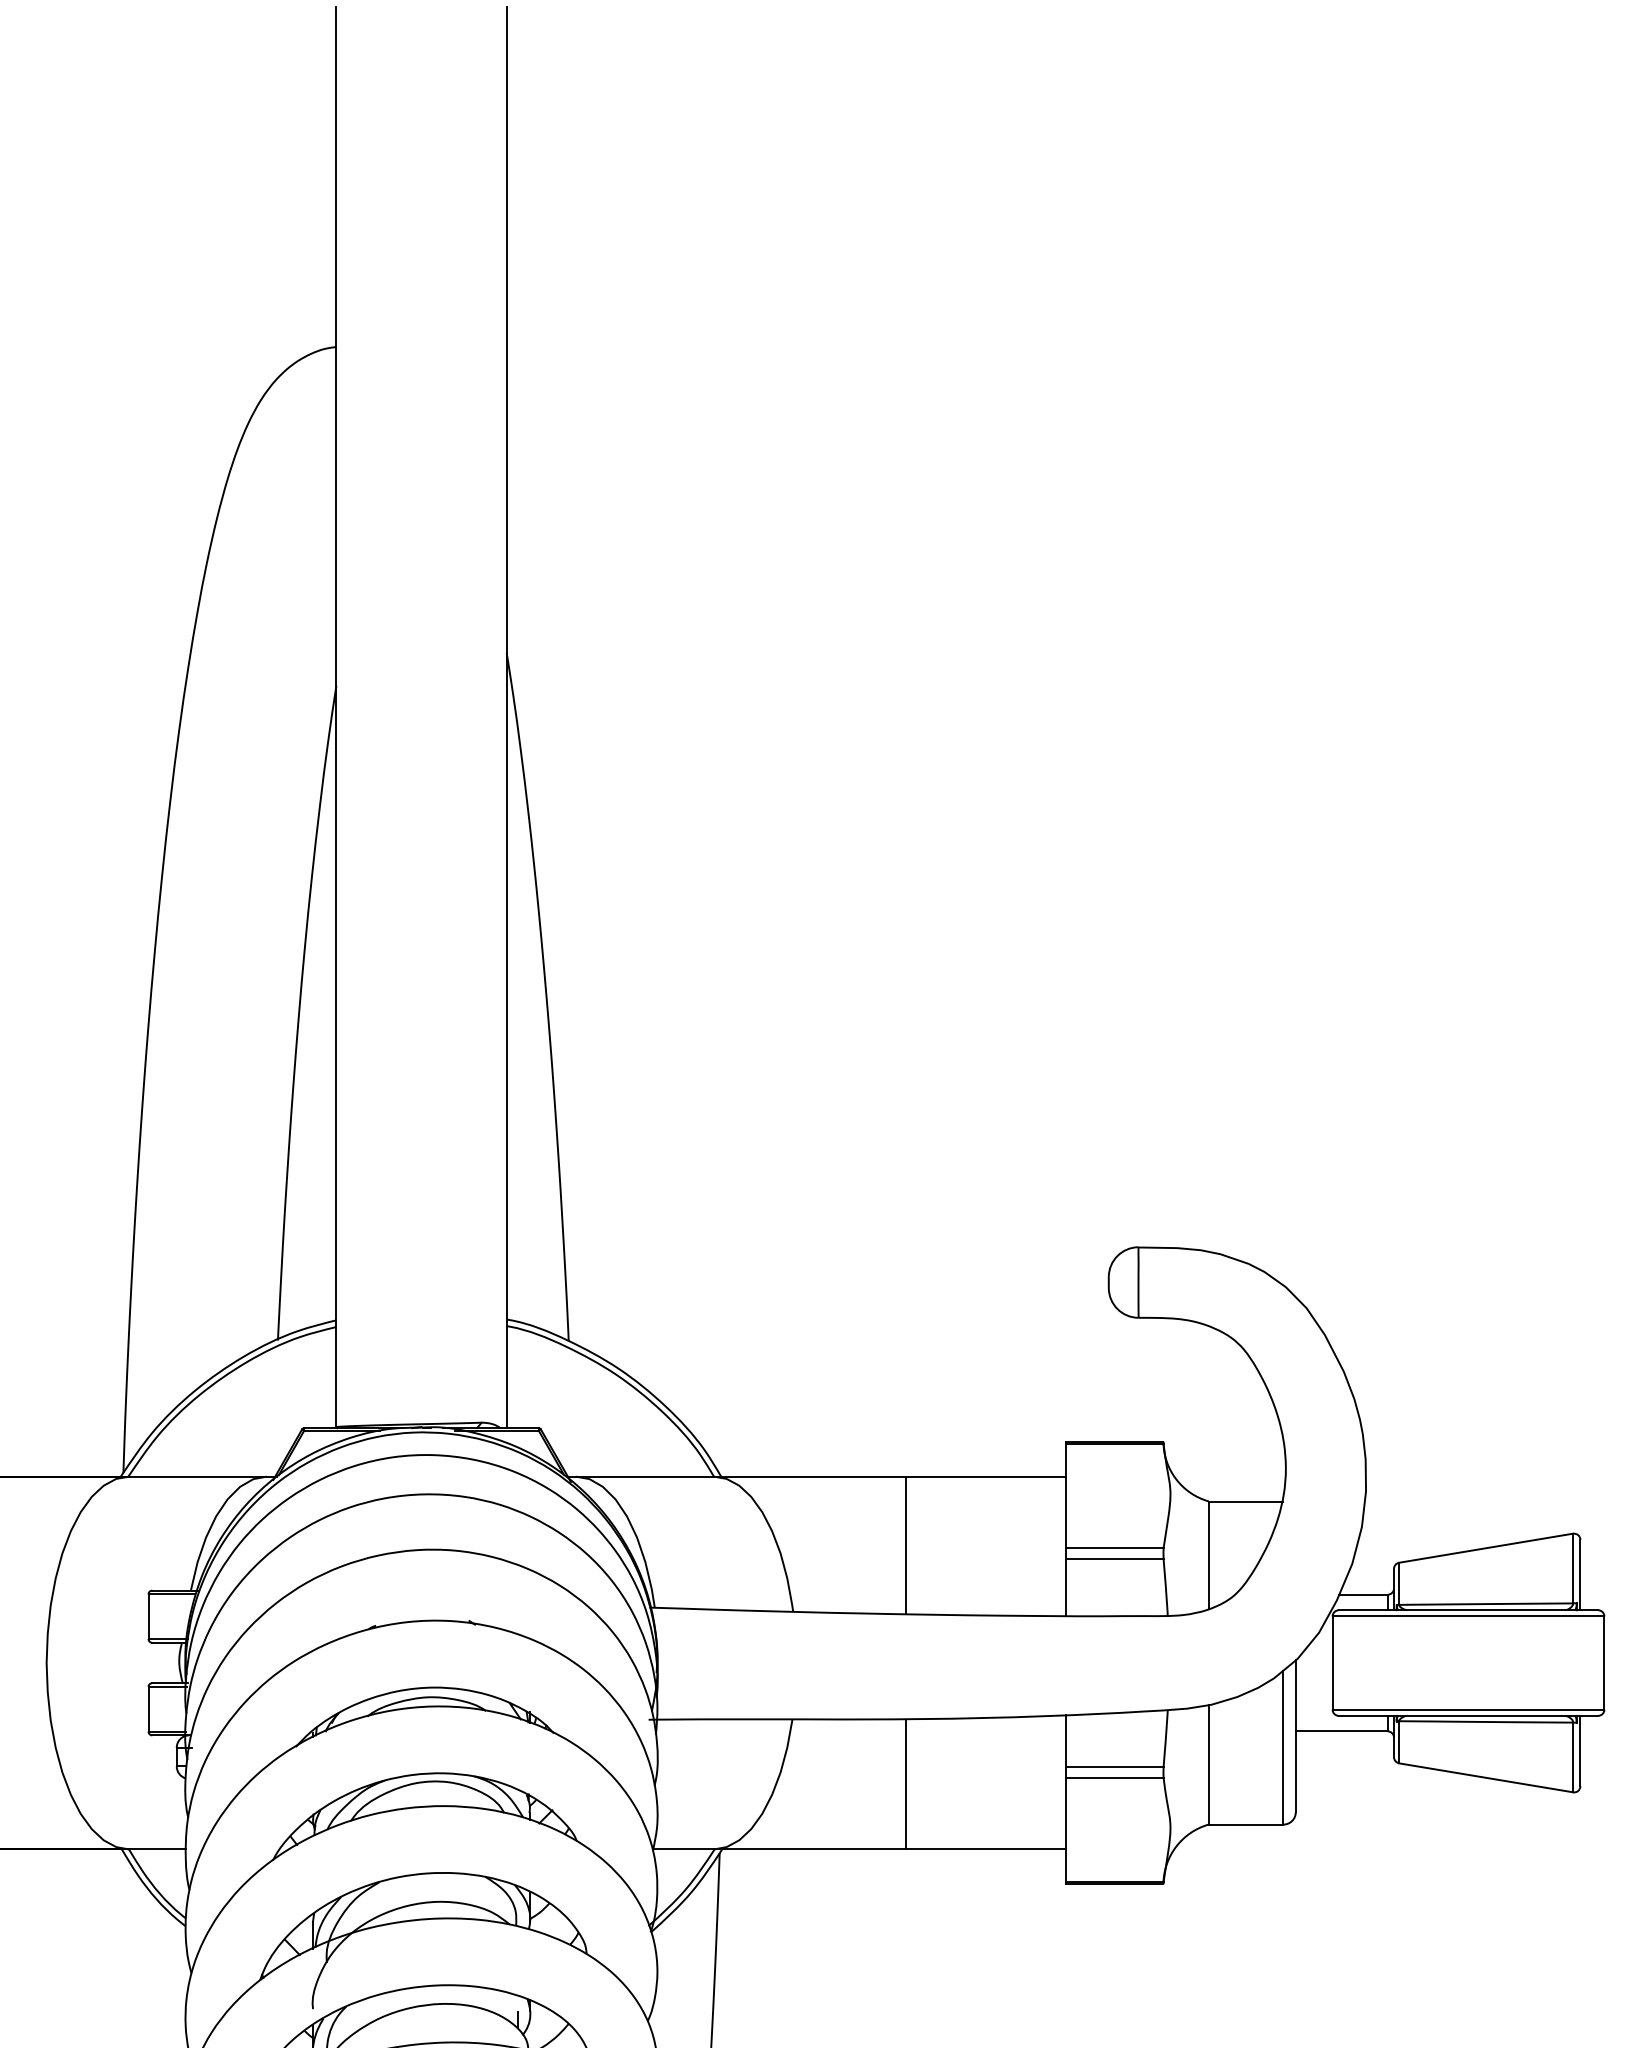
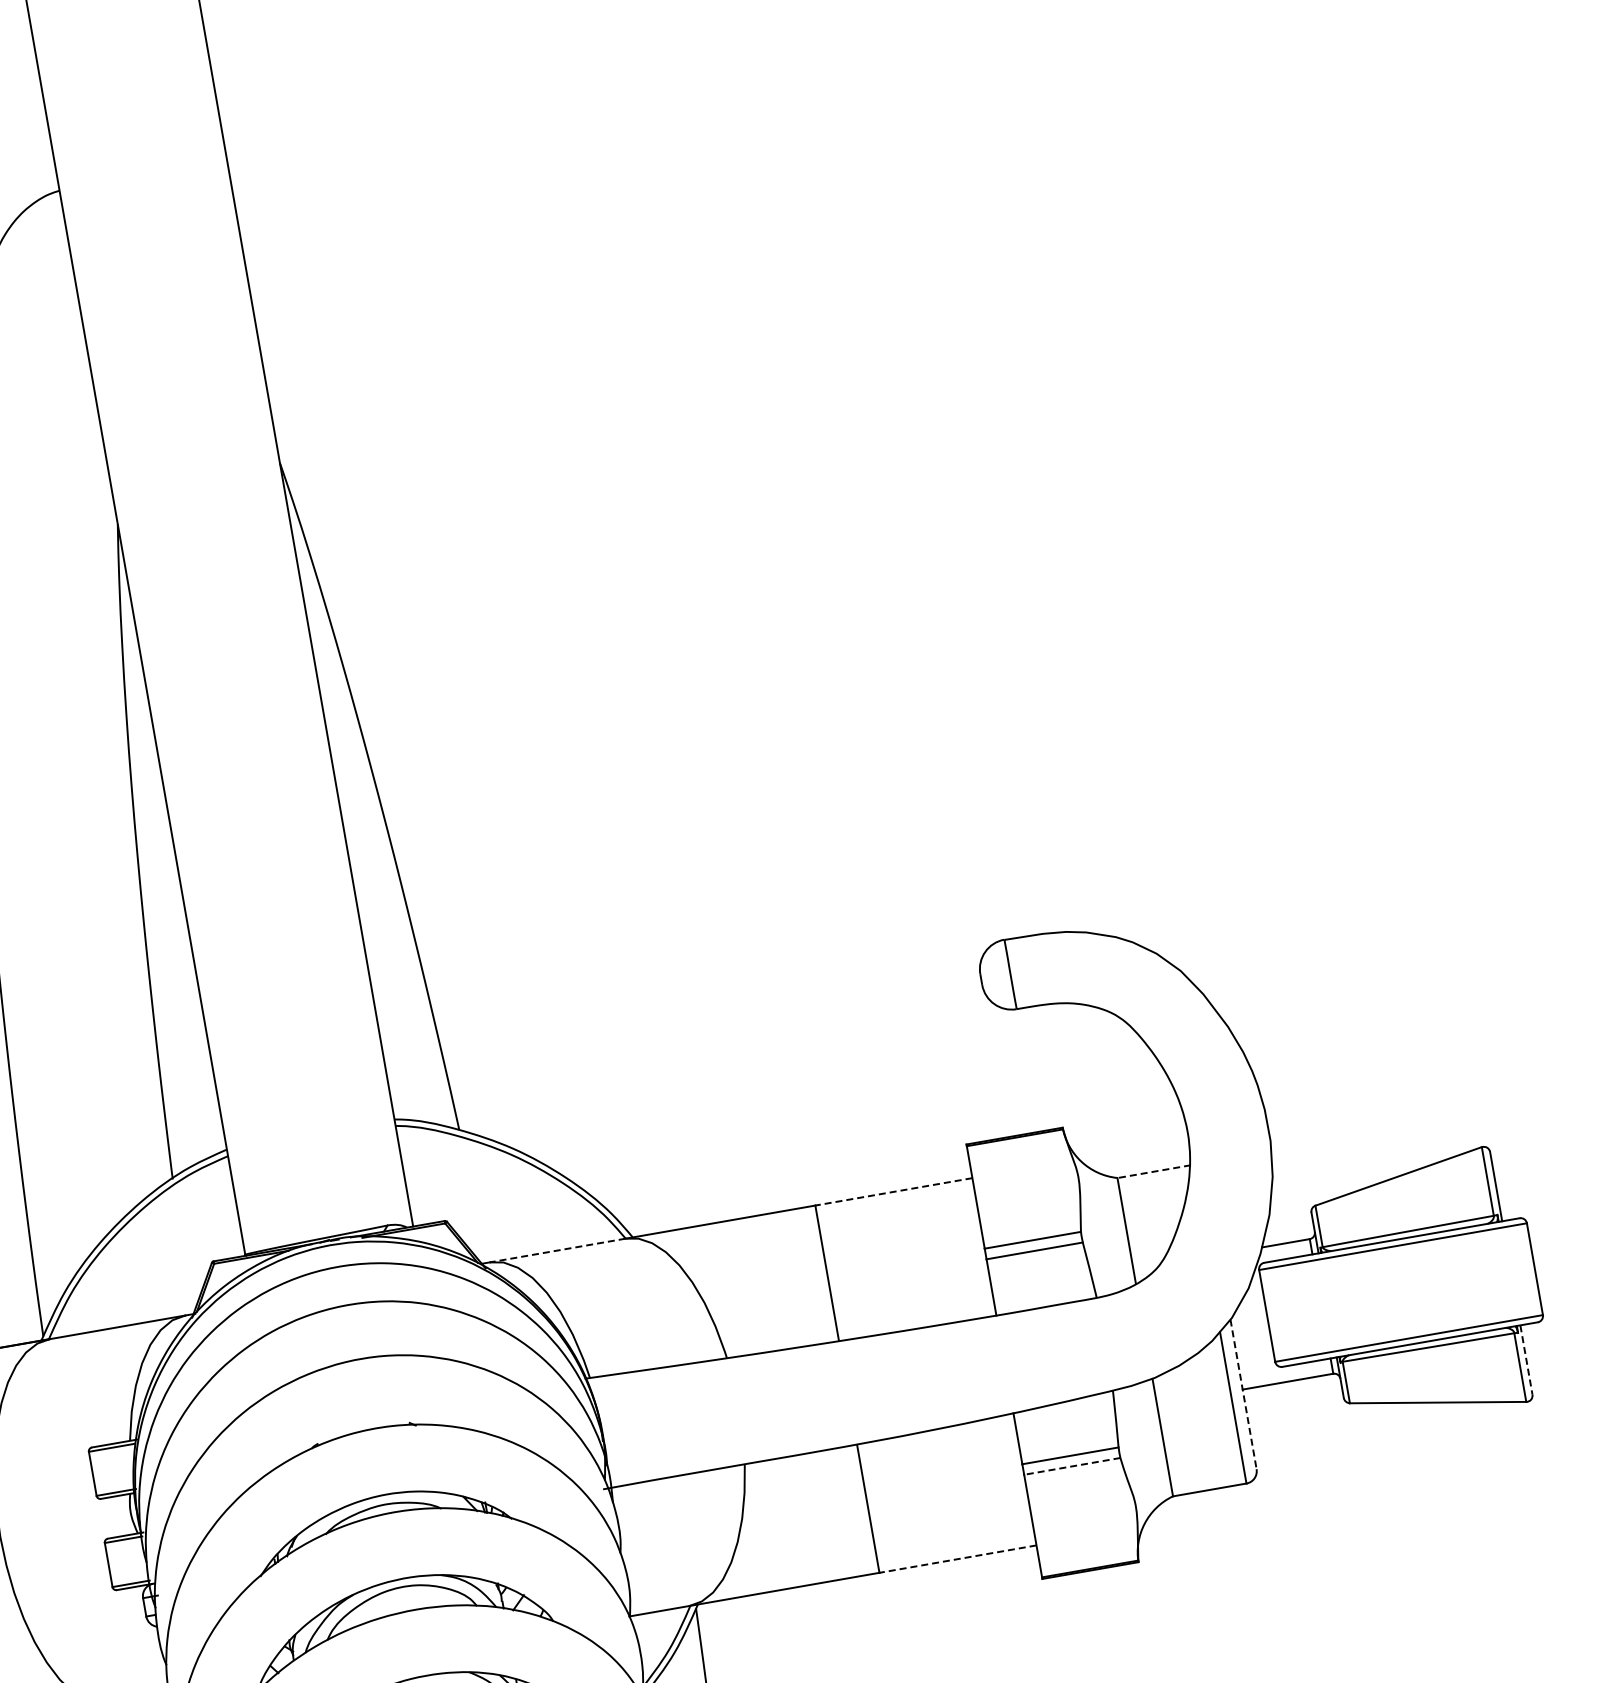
line: (644, 1476) -> (557, 1250), solid -> dashed
line: (986, 1476) -> (894, 1191), solid -> dashed
line: (1245, 1501) -> (1153, 1171), solid -> dashed
line: (1295, 1736) -> (1243, 1394), solid -> dashed
line: (1580, 1751) -> (1526, 1360), solid -> dashed
line: (1114, 1777) -> (1072, 1466), solid -> dashed
line: (986, 1849) -> (958, 1559), solid -> dashed

